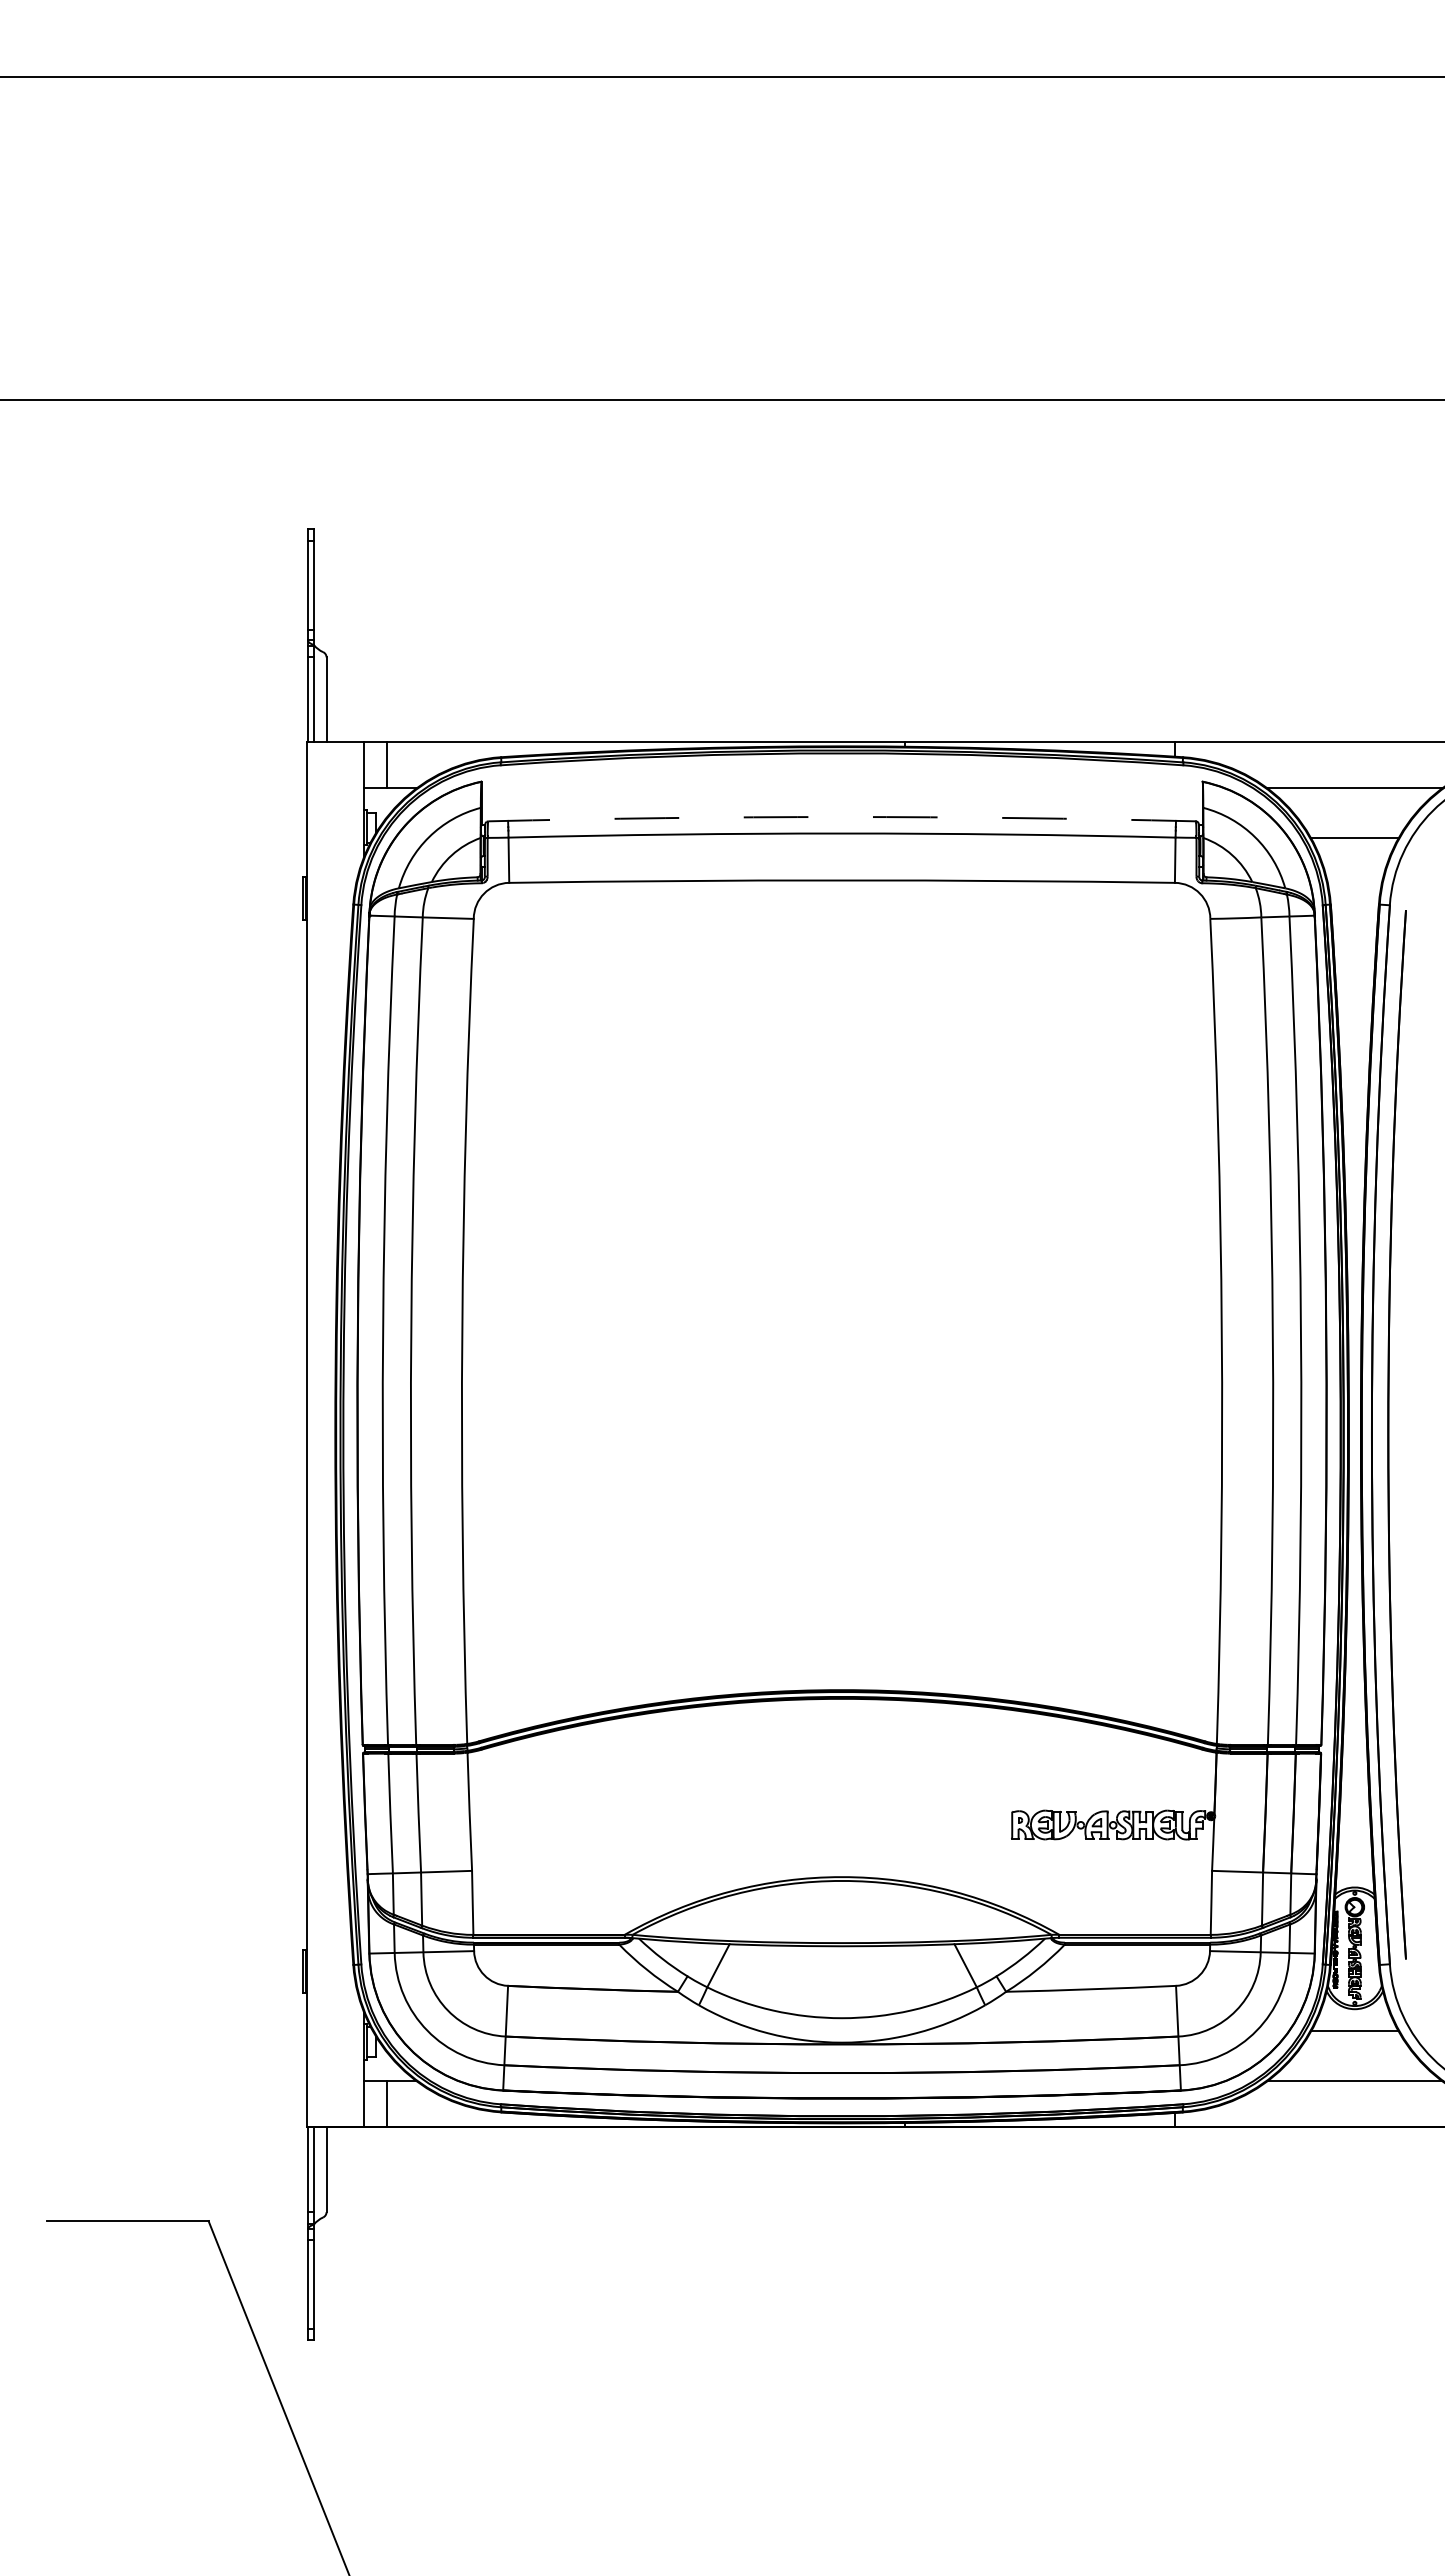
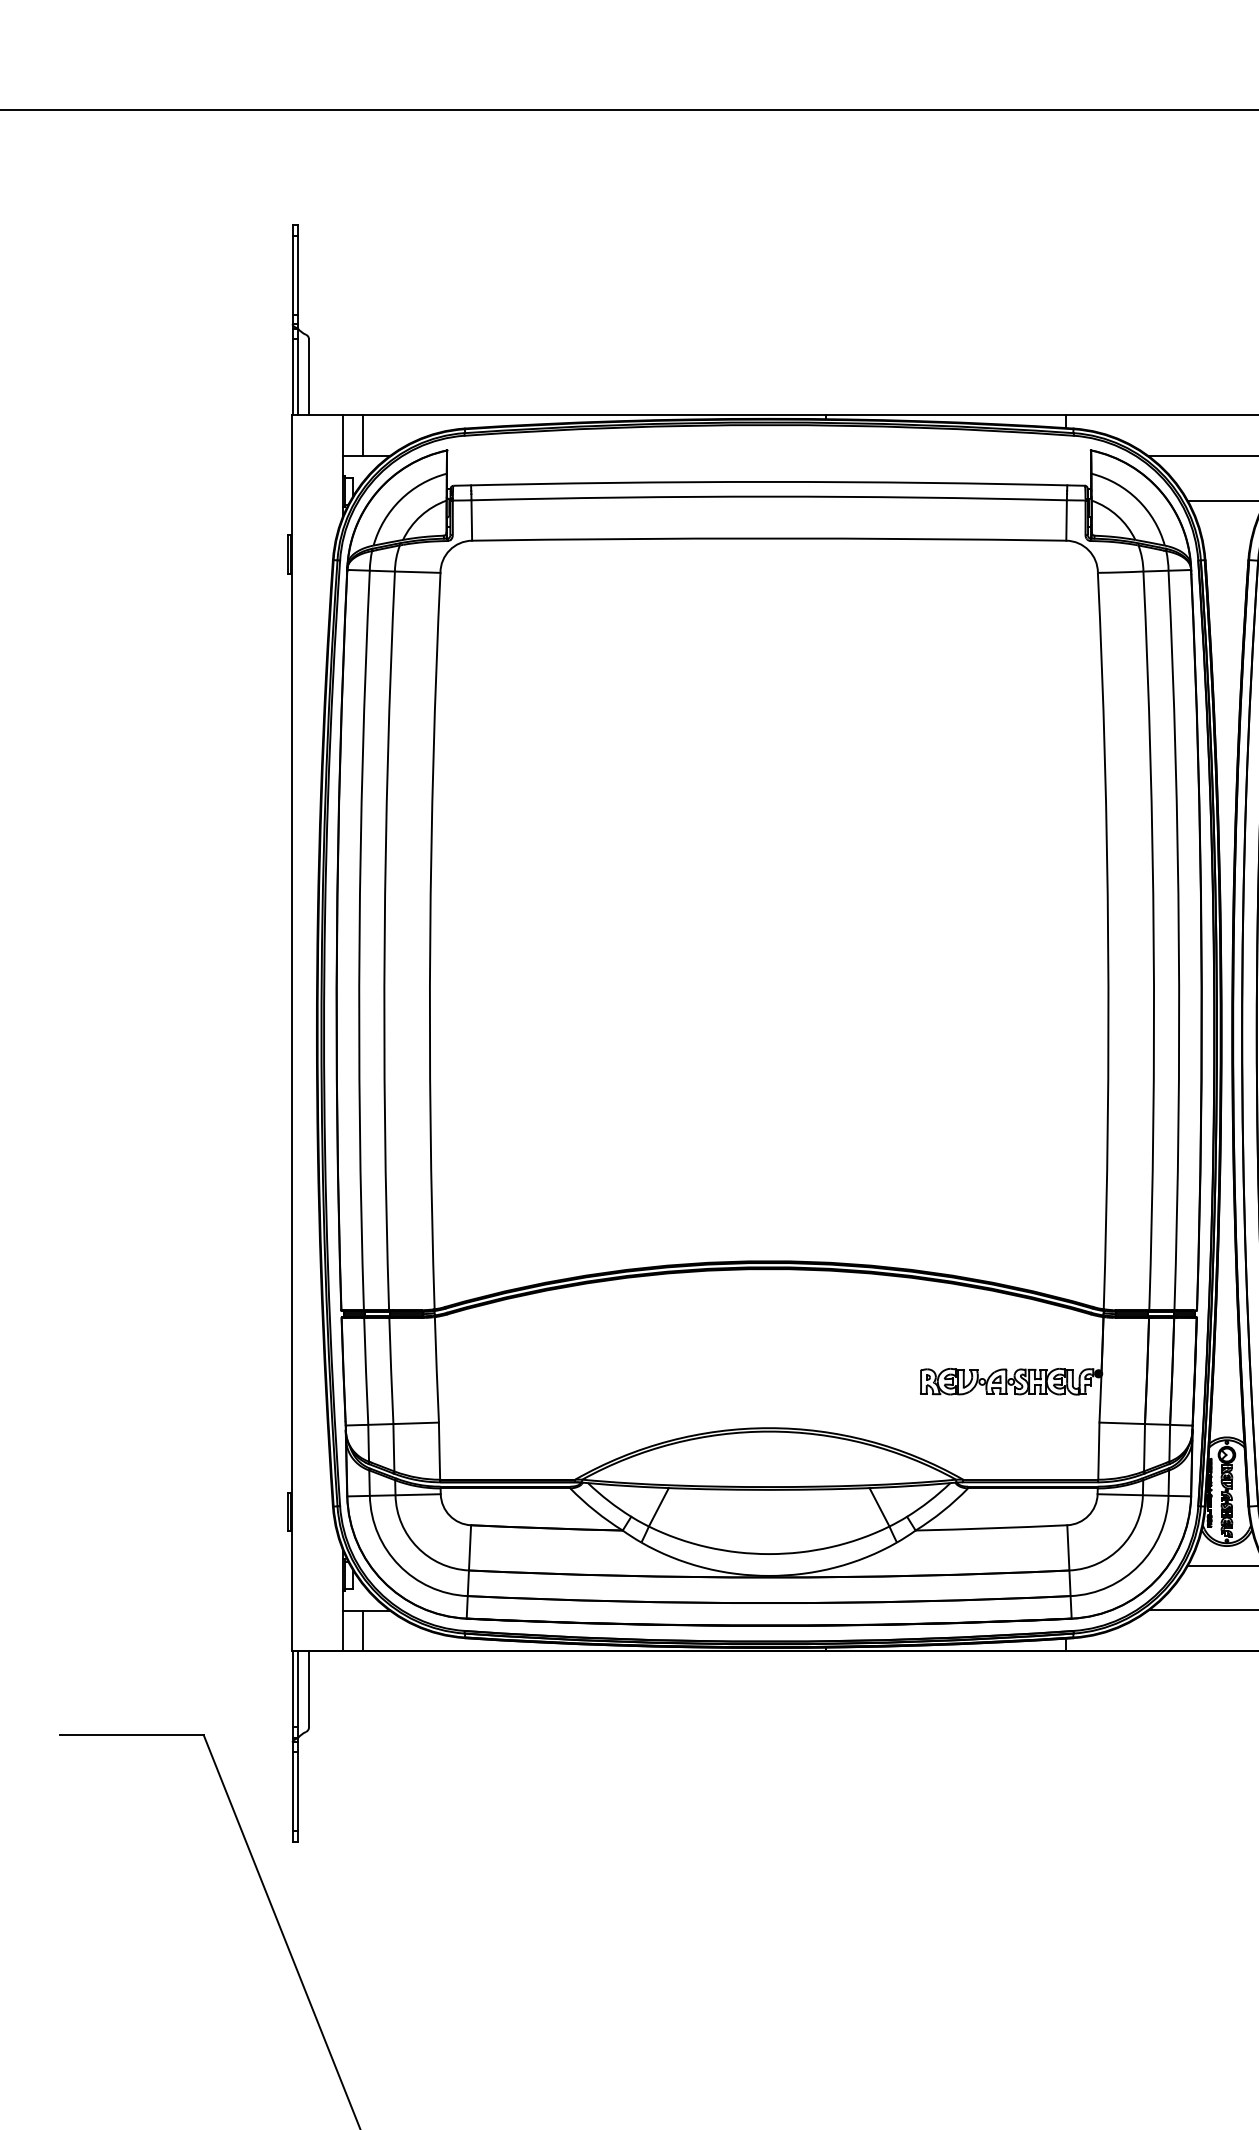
arc: (842, 817) -> (769, 482), dashed -> solid

